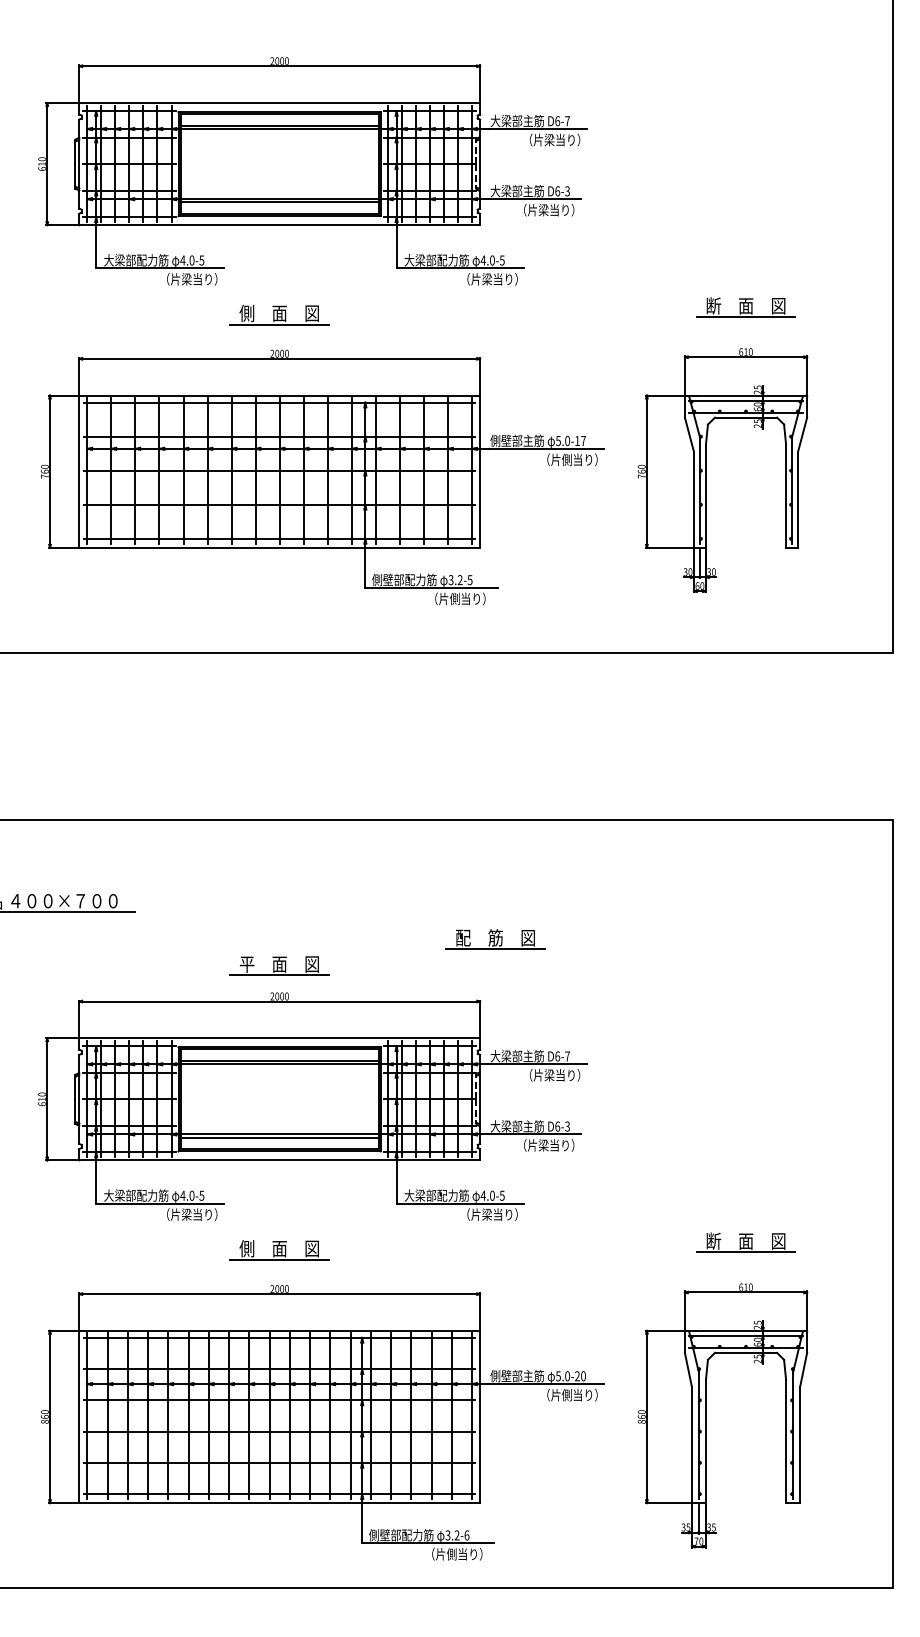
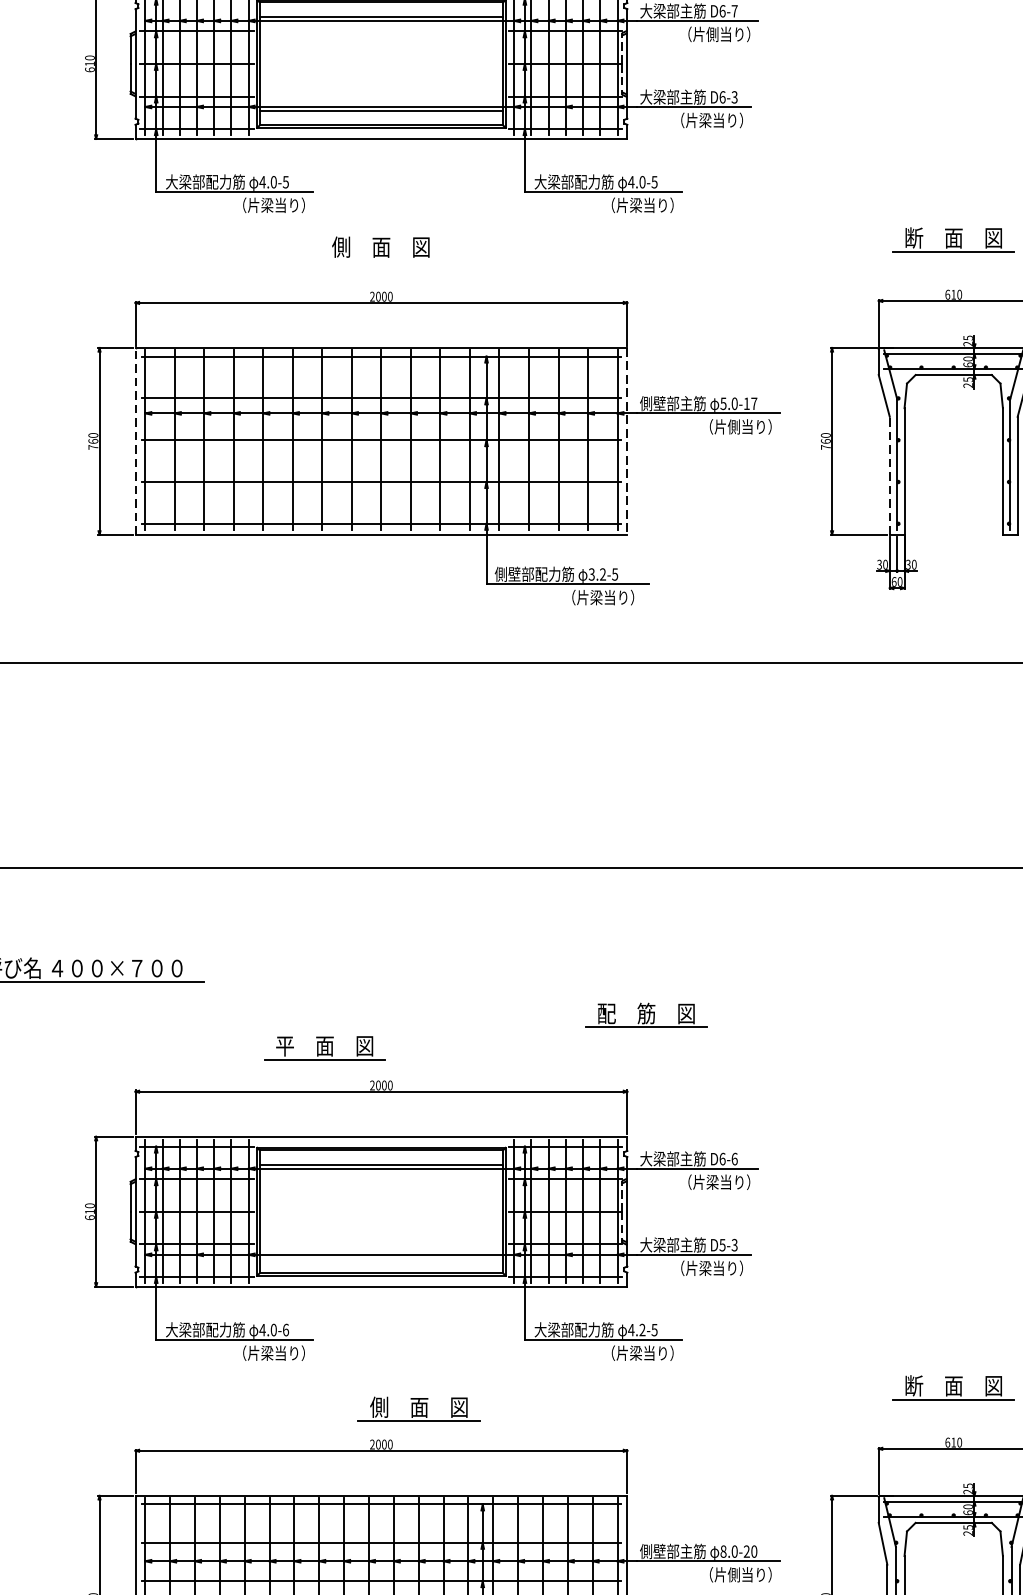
text: (549, 140) -> (712, 34), （片梁当り） -> （片側当り）
line: (278, 324) -> (379, 260), removed
line: (79, 471) -> (135, 441), solid -> dashed
line: (480, 472) -> (627, 442), solid -> dashed
line: (693, 499) -> (889, 475), solid -> dashed
text: (454, 598) -> (595, 597), （片側当り） -> （片梁当り）
part: (279, 965) -> (324, 1047), moved
text: (567, 1056) -> (734, 1159), D6-7 -> D6-6
text: (557, 1126) -> (722, 1245), D6-3 -> D5-3
line: (279, 1137) -> (381, 1258), removed
text: (201, 1195) -> (285, 1329), 4.0-5 -> 4.0-6
text: (492, 1195) -> (642, 1329), 4.0-5 -> 4.2-5
part: (279, 1250) -> (419, 1409), moved
text: (558, 1376) -> (723, 1551), 5.0-20 -> 8.0-20

